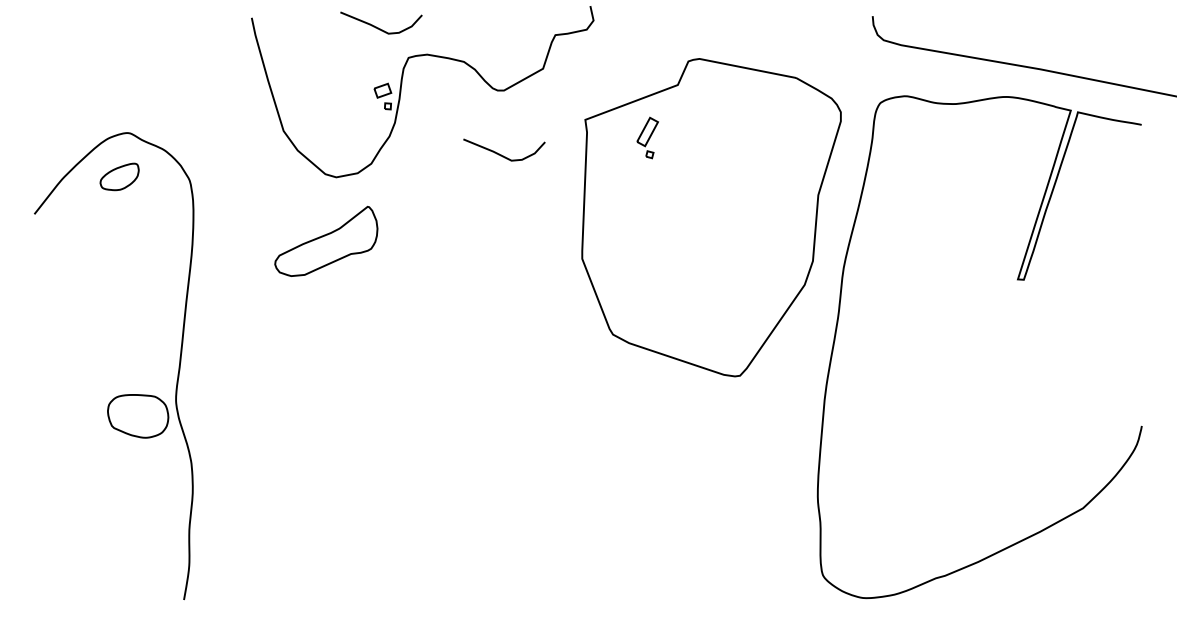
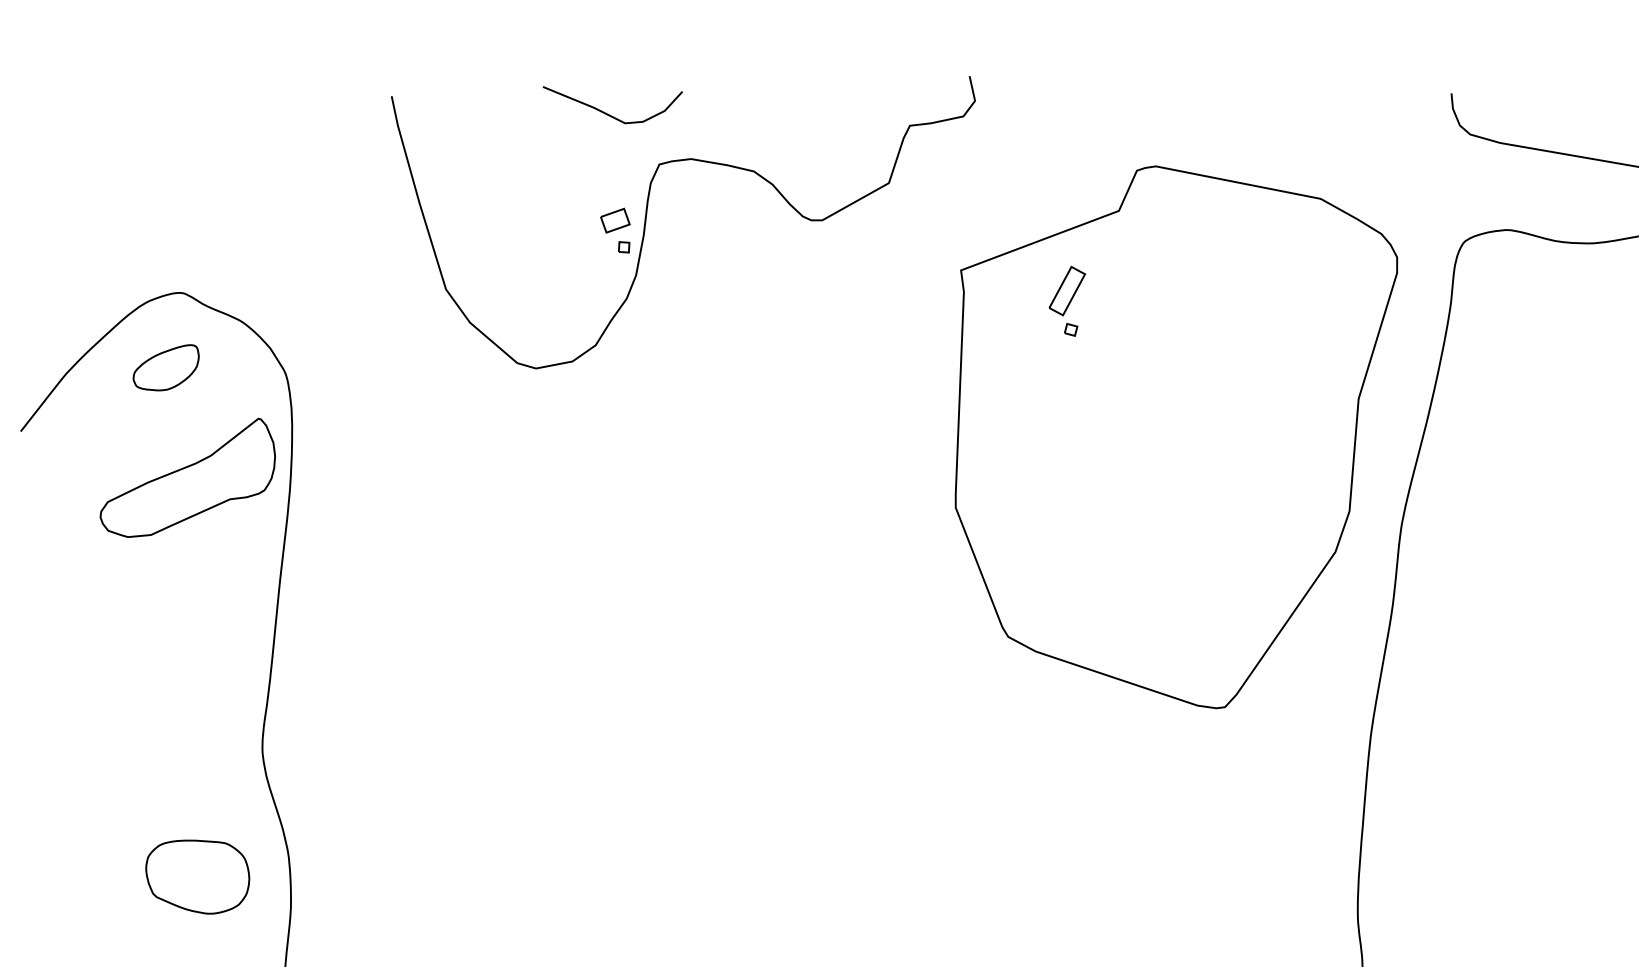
curve: (501, 154) -> (817, 329), removed
part: (326, 240) -> (188, 476), moved
part: (138, 416) -> (198, 877), moved

